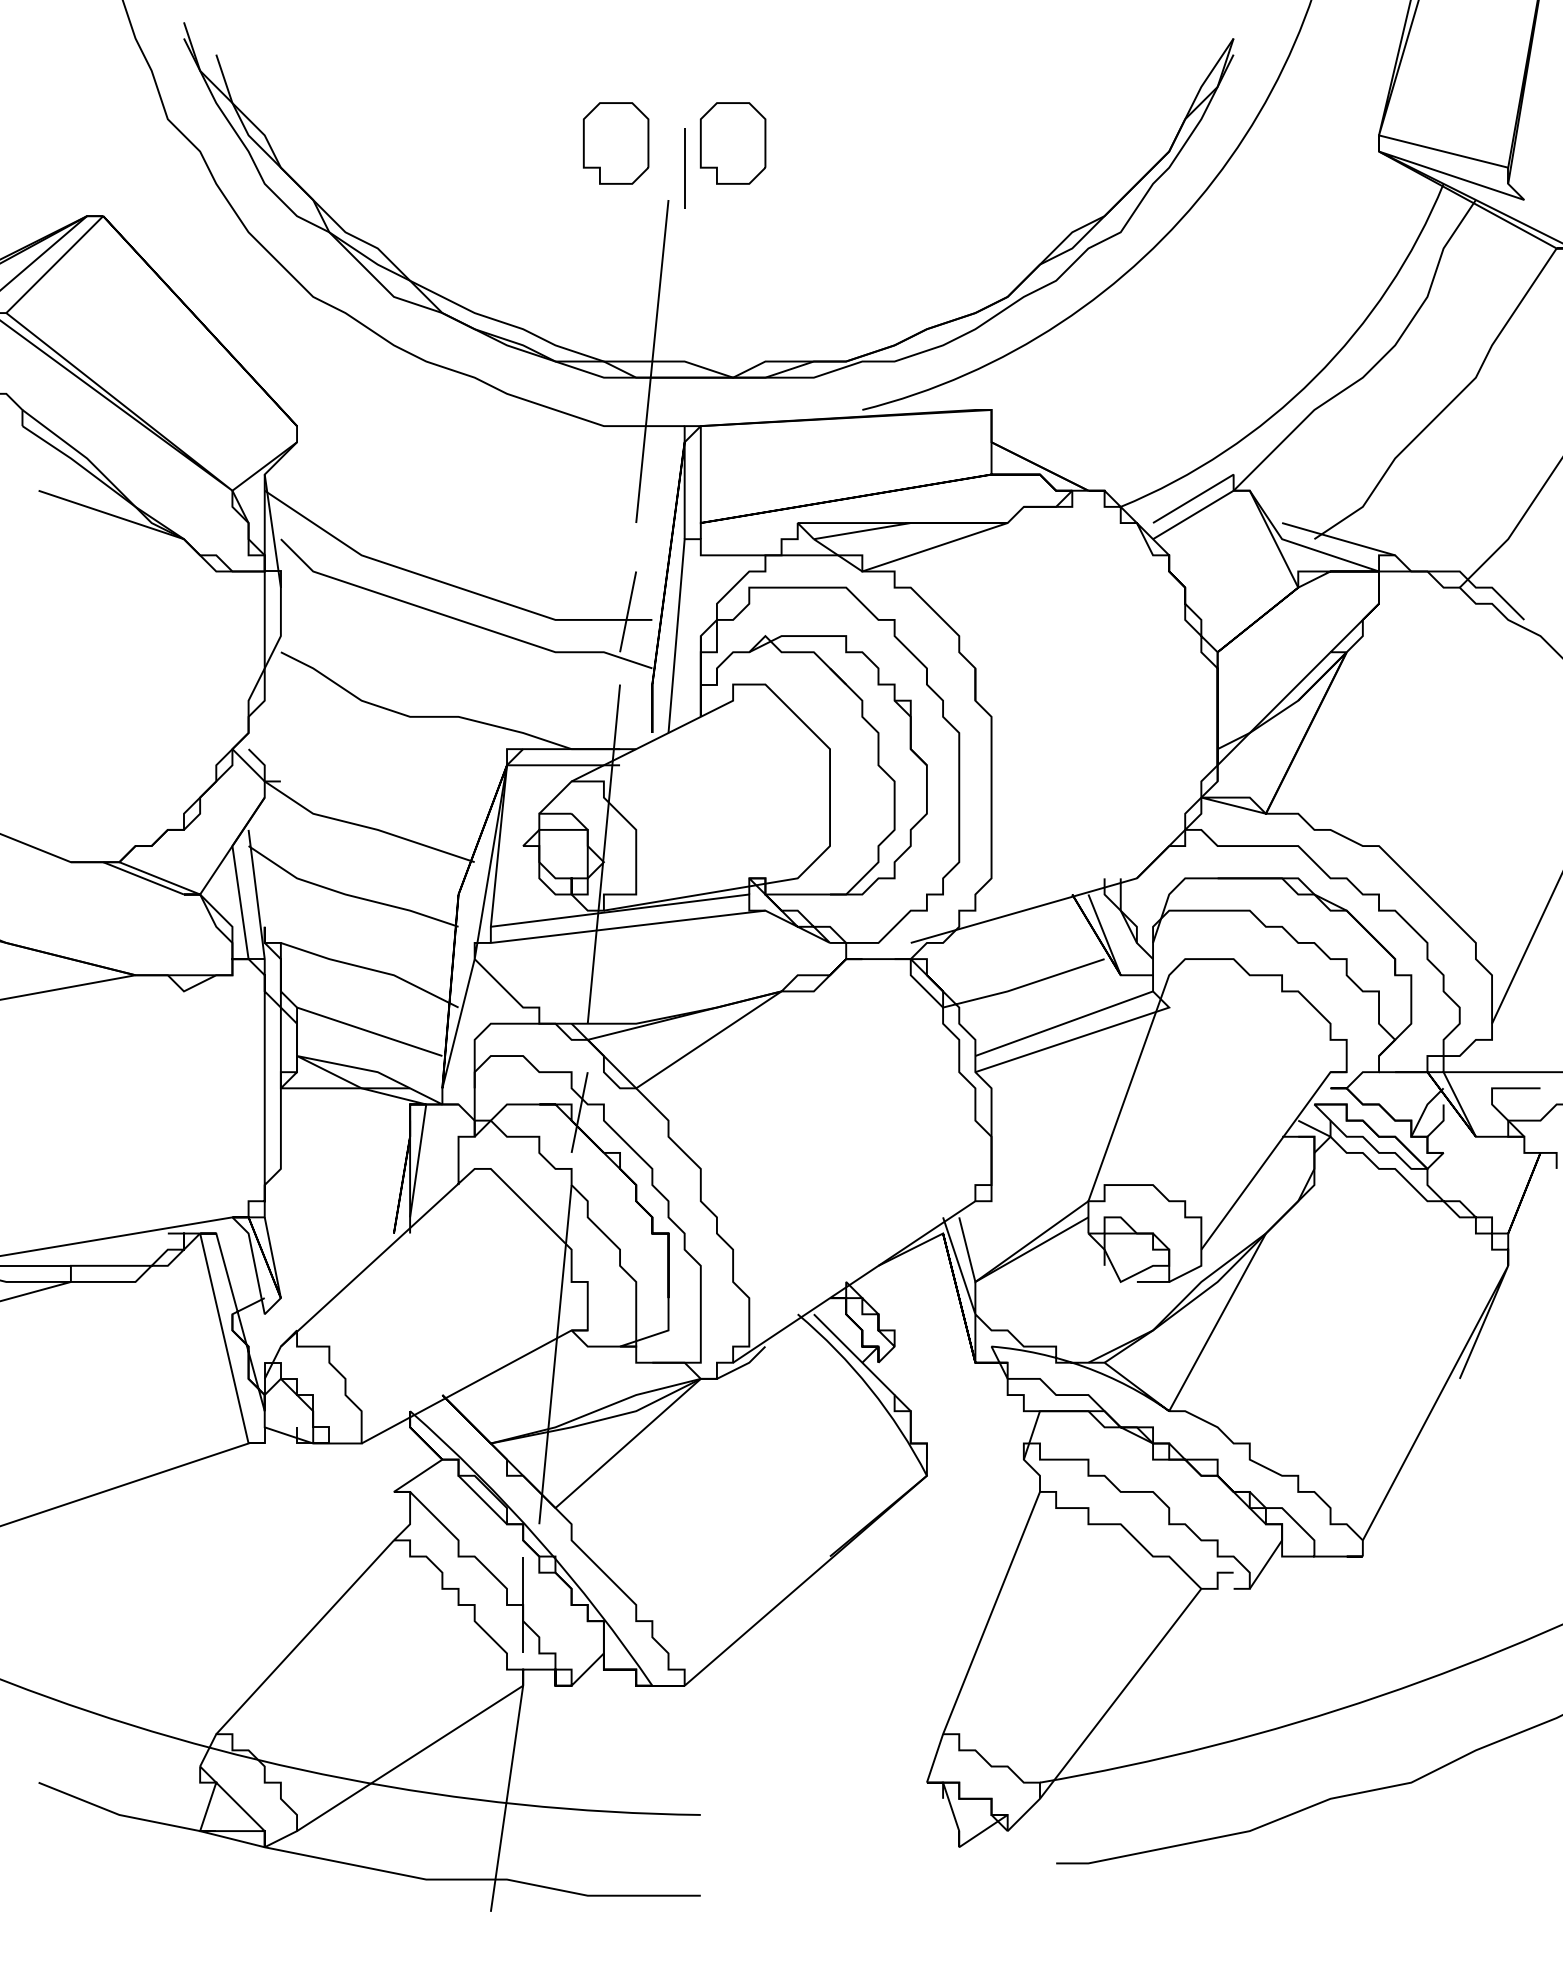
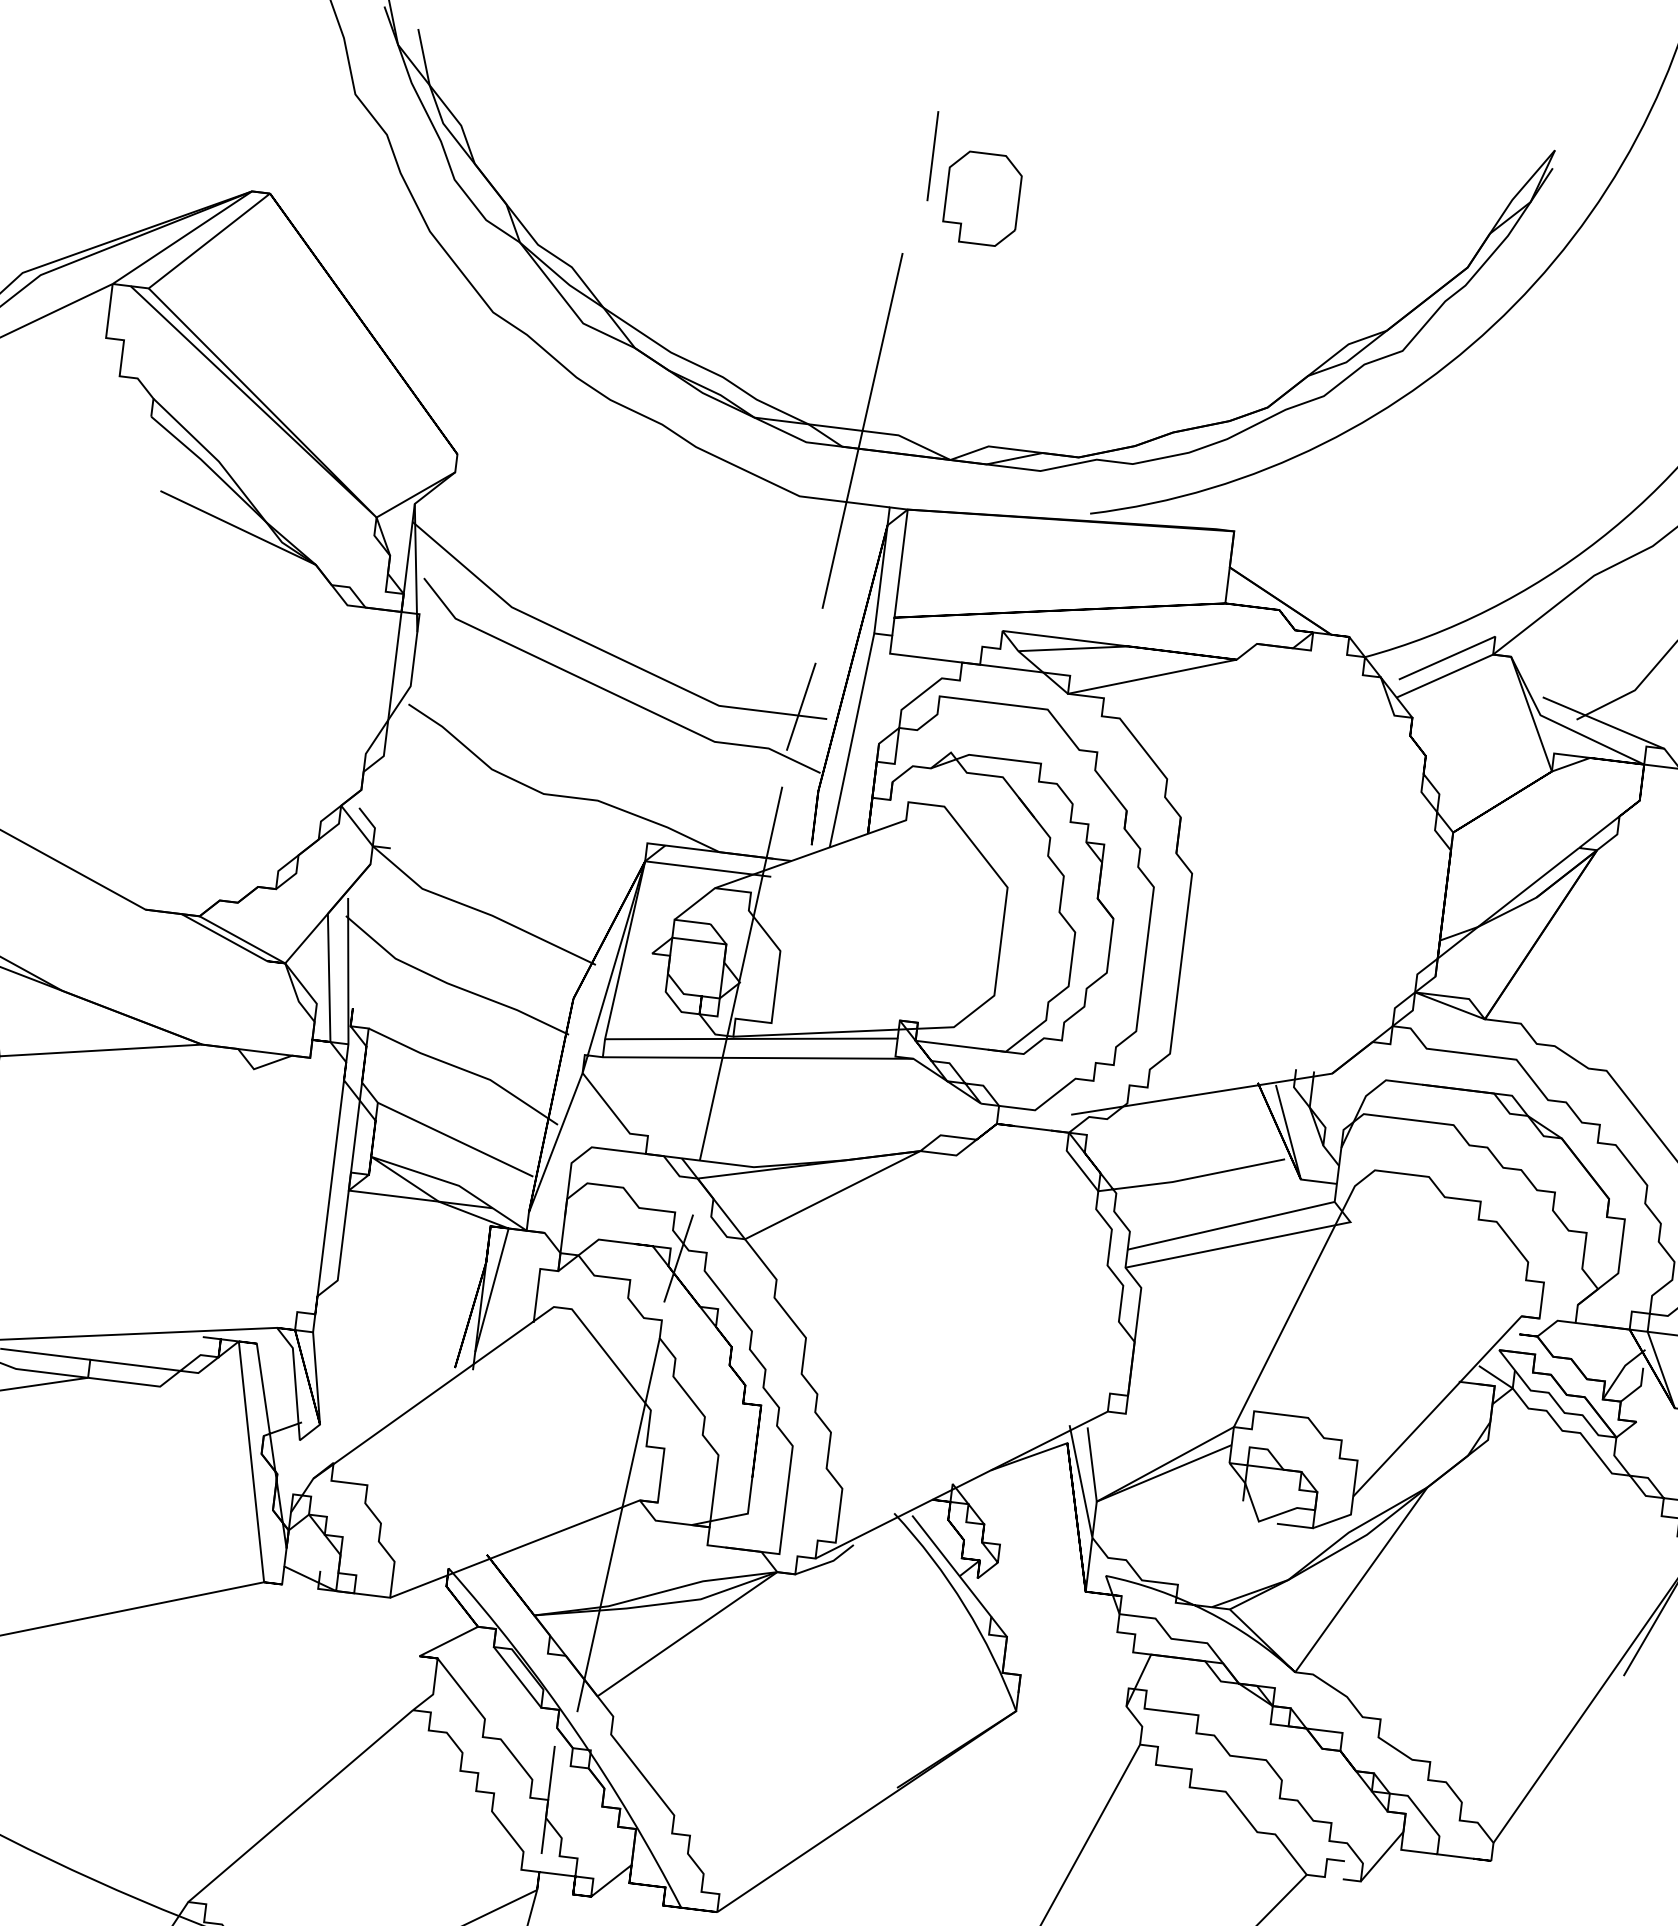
part: (615, 143) -> (851, 182), removed
line: (684, 168) -> (932, 156), moved

